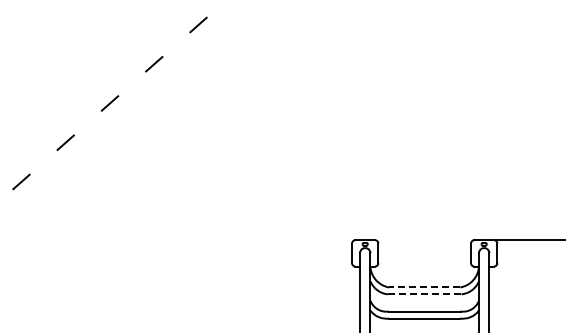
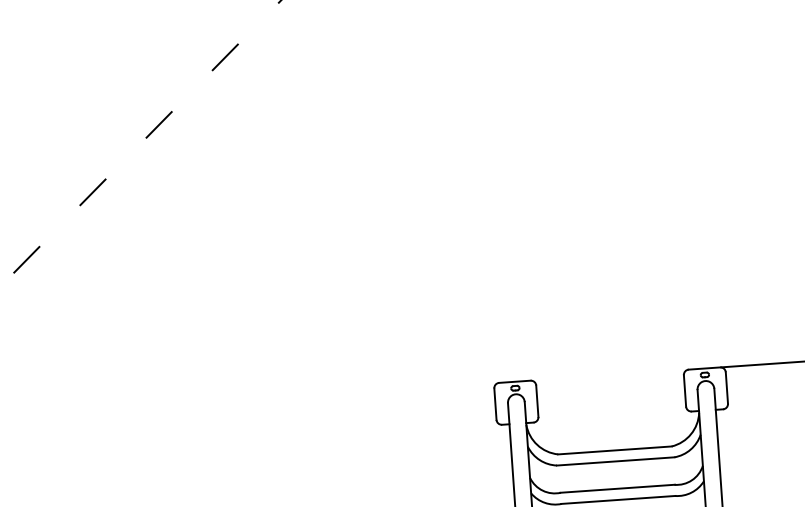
line: (424, 287) -> (614, 450), dashed -> solid
line: (424, 294) -> (615, 461), dashed -> solid

